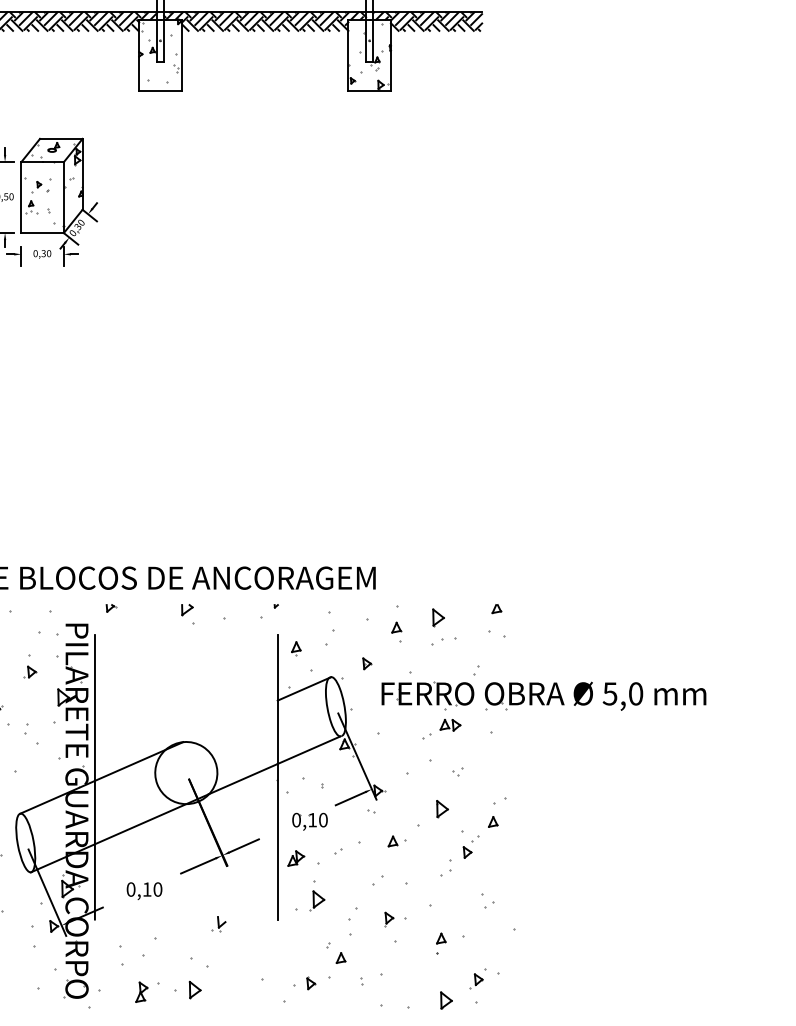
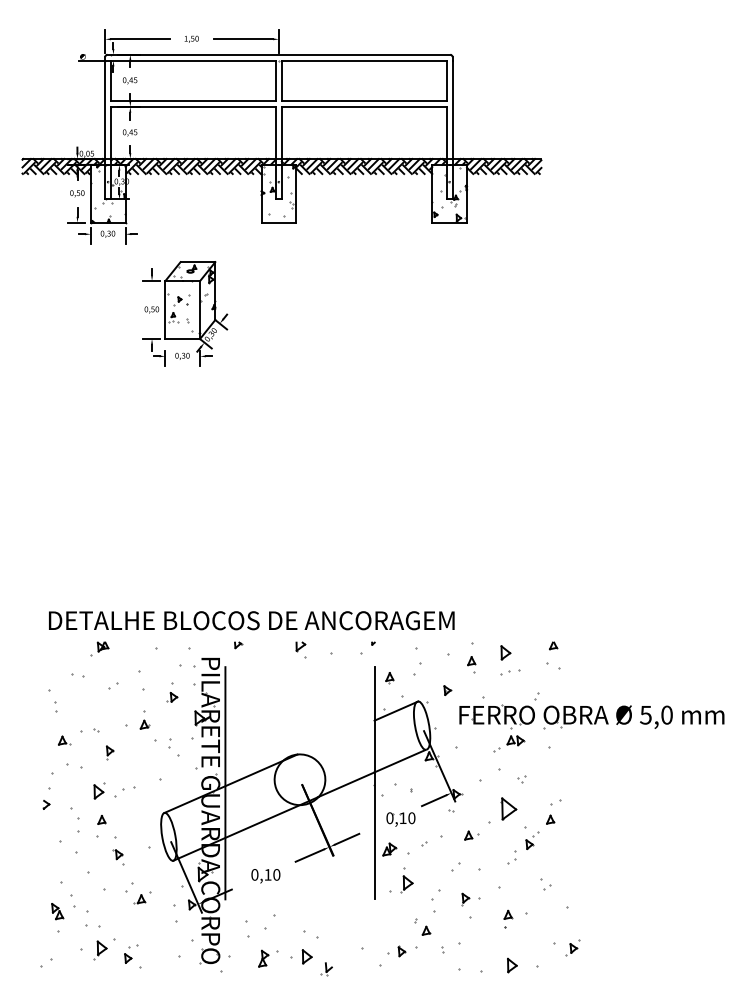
part: (441, 809) -> (508, 809), size x1.6
part: (218, 924) -> (326, 969), moved
part: (477, 978) -> (572, 947), moved

